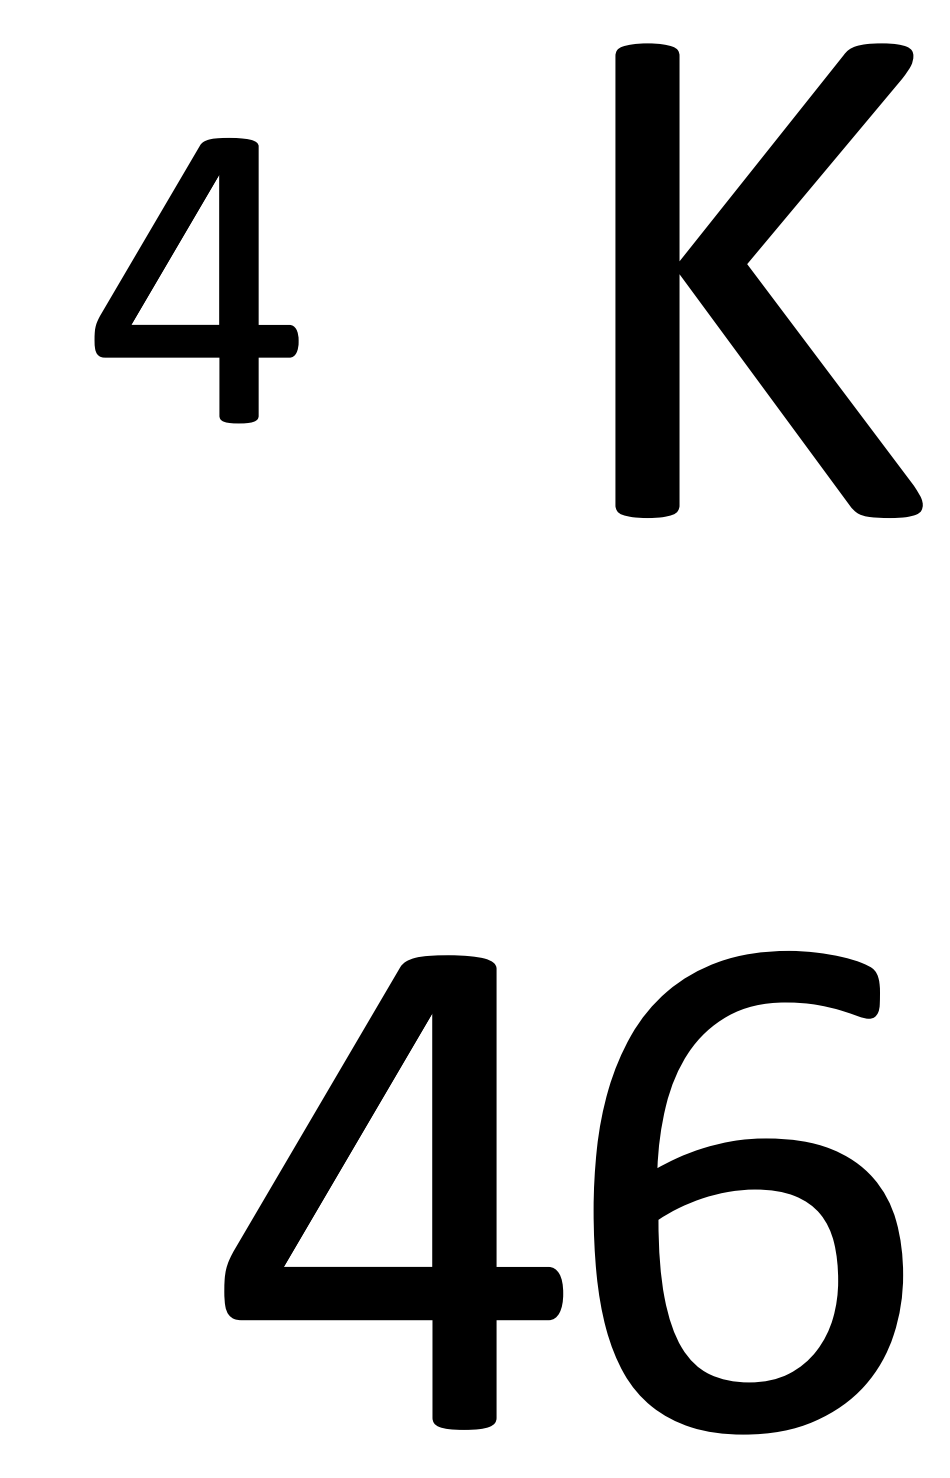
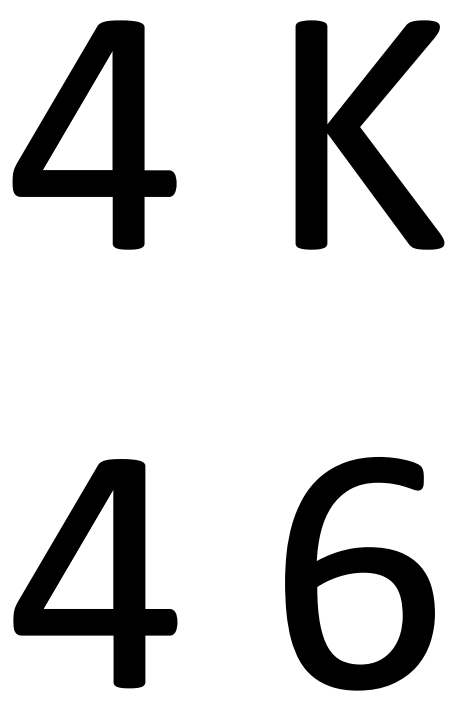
part: (196, 279) -> (94, 134), size x1.67
part: (393, 1192) -> (95, 573), moved

